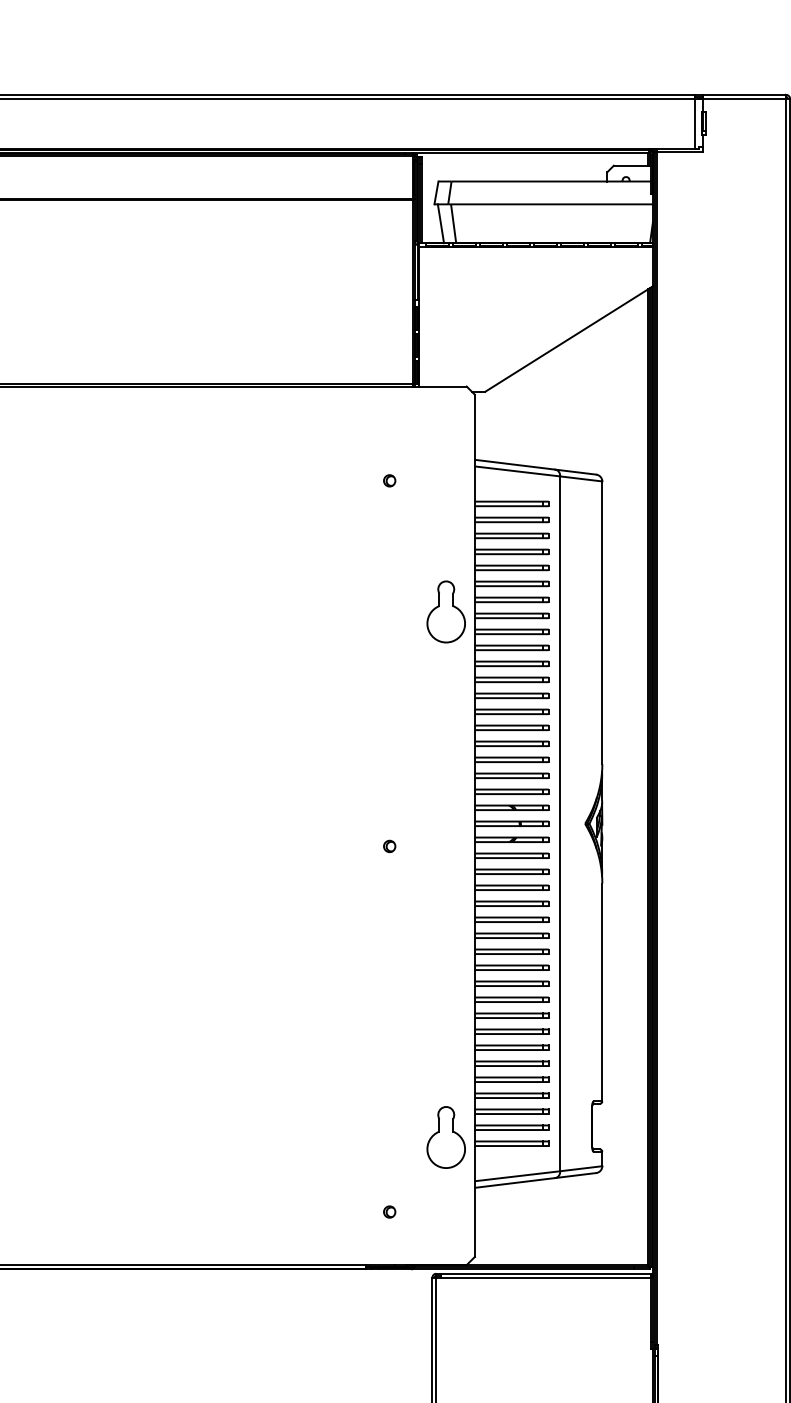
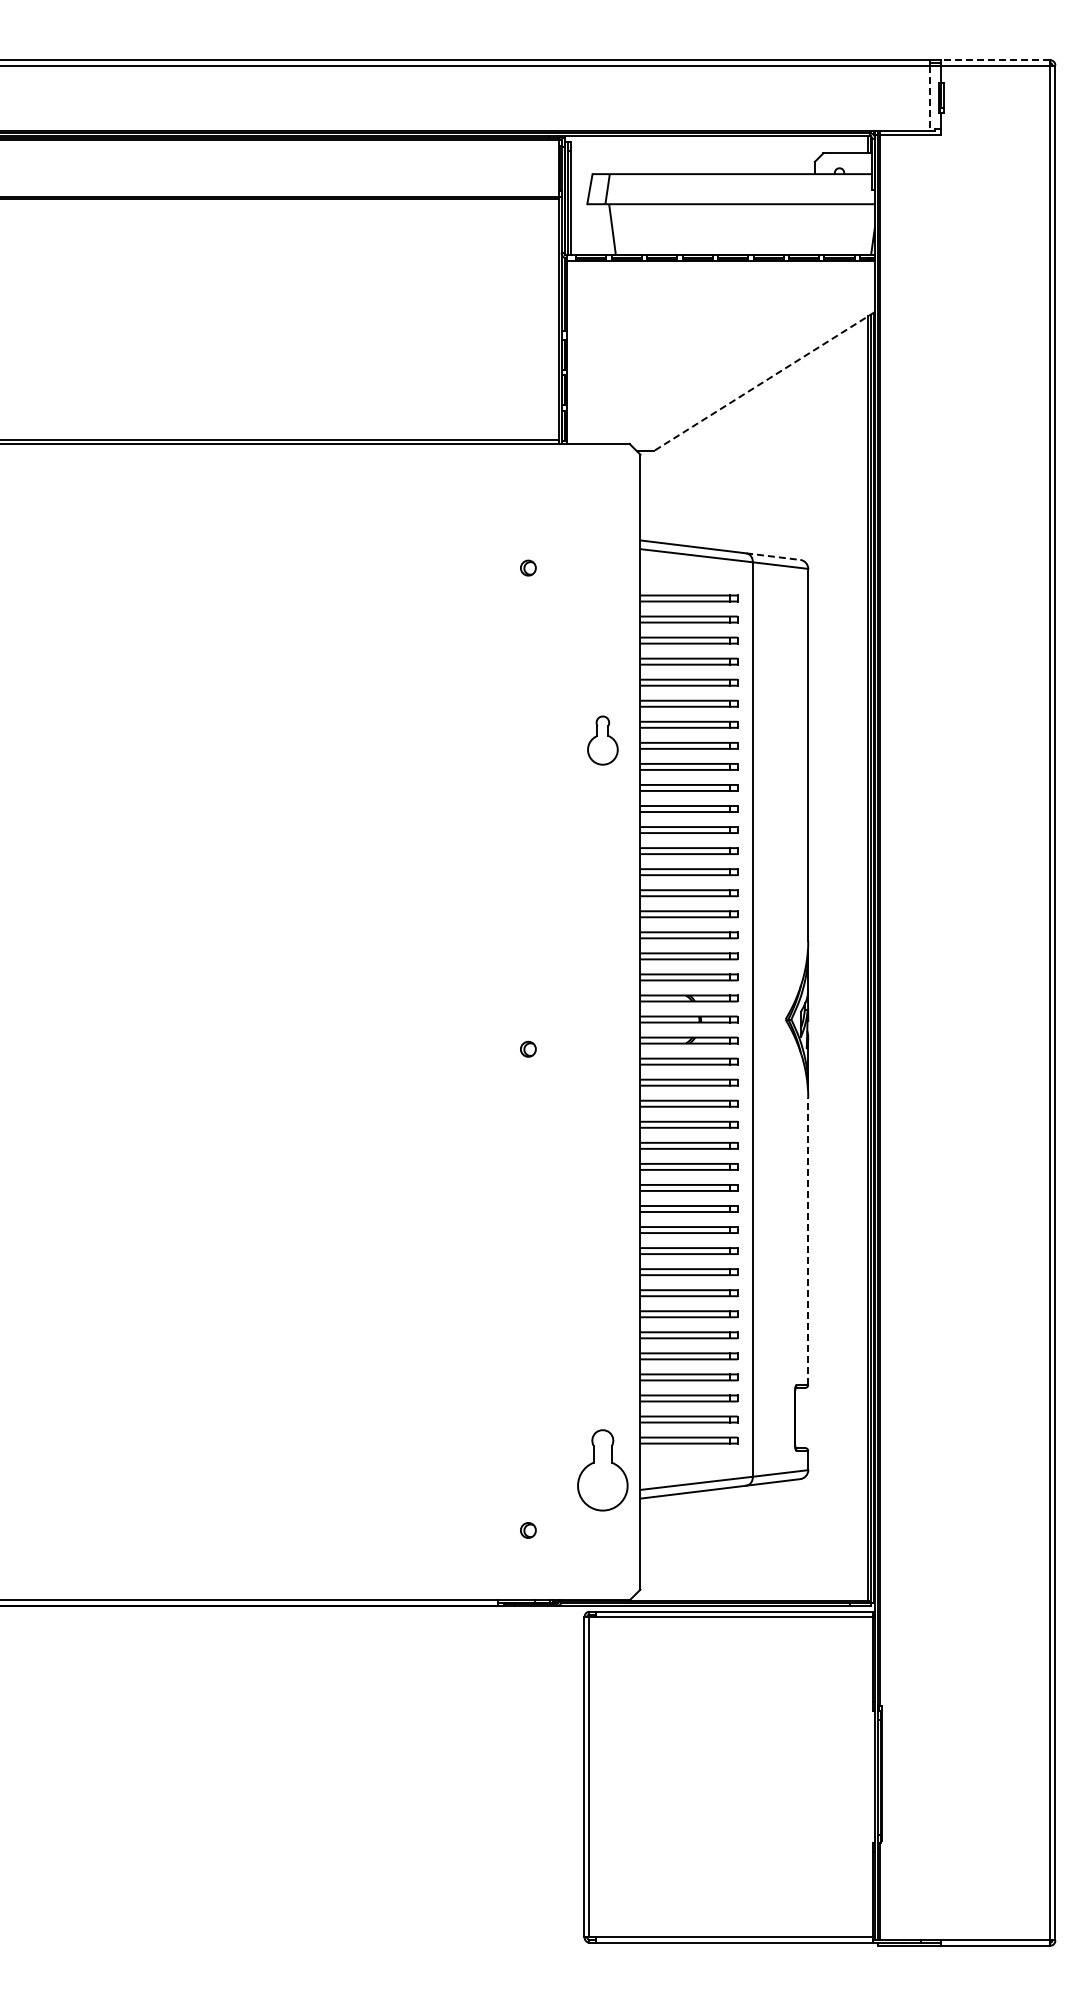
line: (744, 95) -> (995, 60), solid -> dashed
line: (695, 124) -> (930, 98), solid -> dashed
line: (440, 223) -> (595, 229), removed
line: (569, 339) -> (764, 381), solid -> dashed
line: (575, 472) -> (773, 556), solid -> dashed
part: (446, 611) -> (602, 740), size x0.6
line: (602, 992) -> (808, 1241), solid -> dashed
part: (446, 1137) -> (602, 1470), moved

